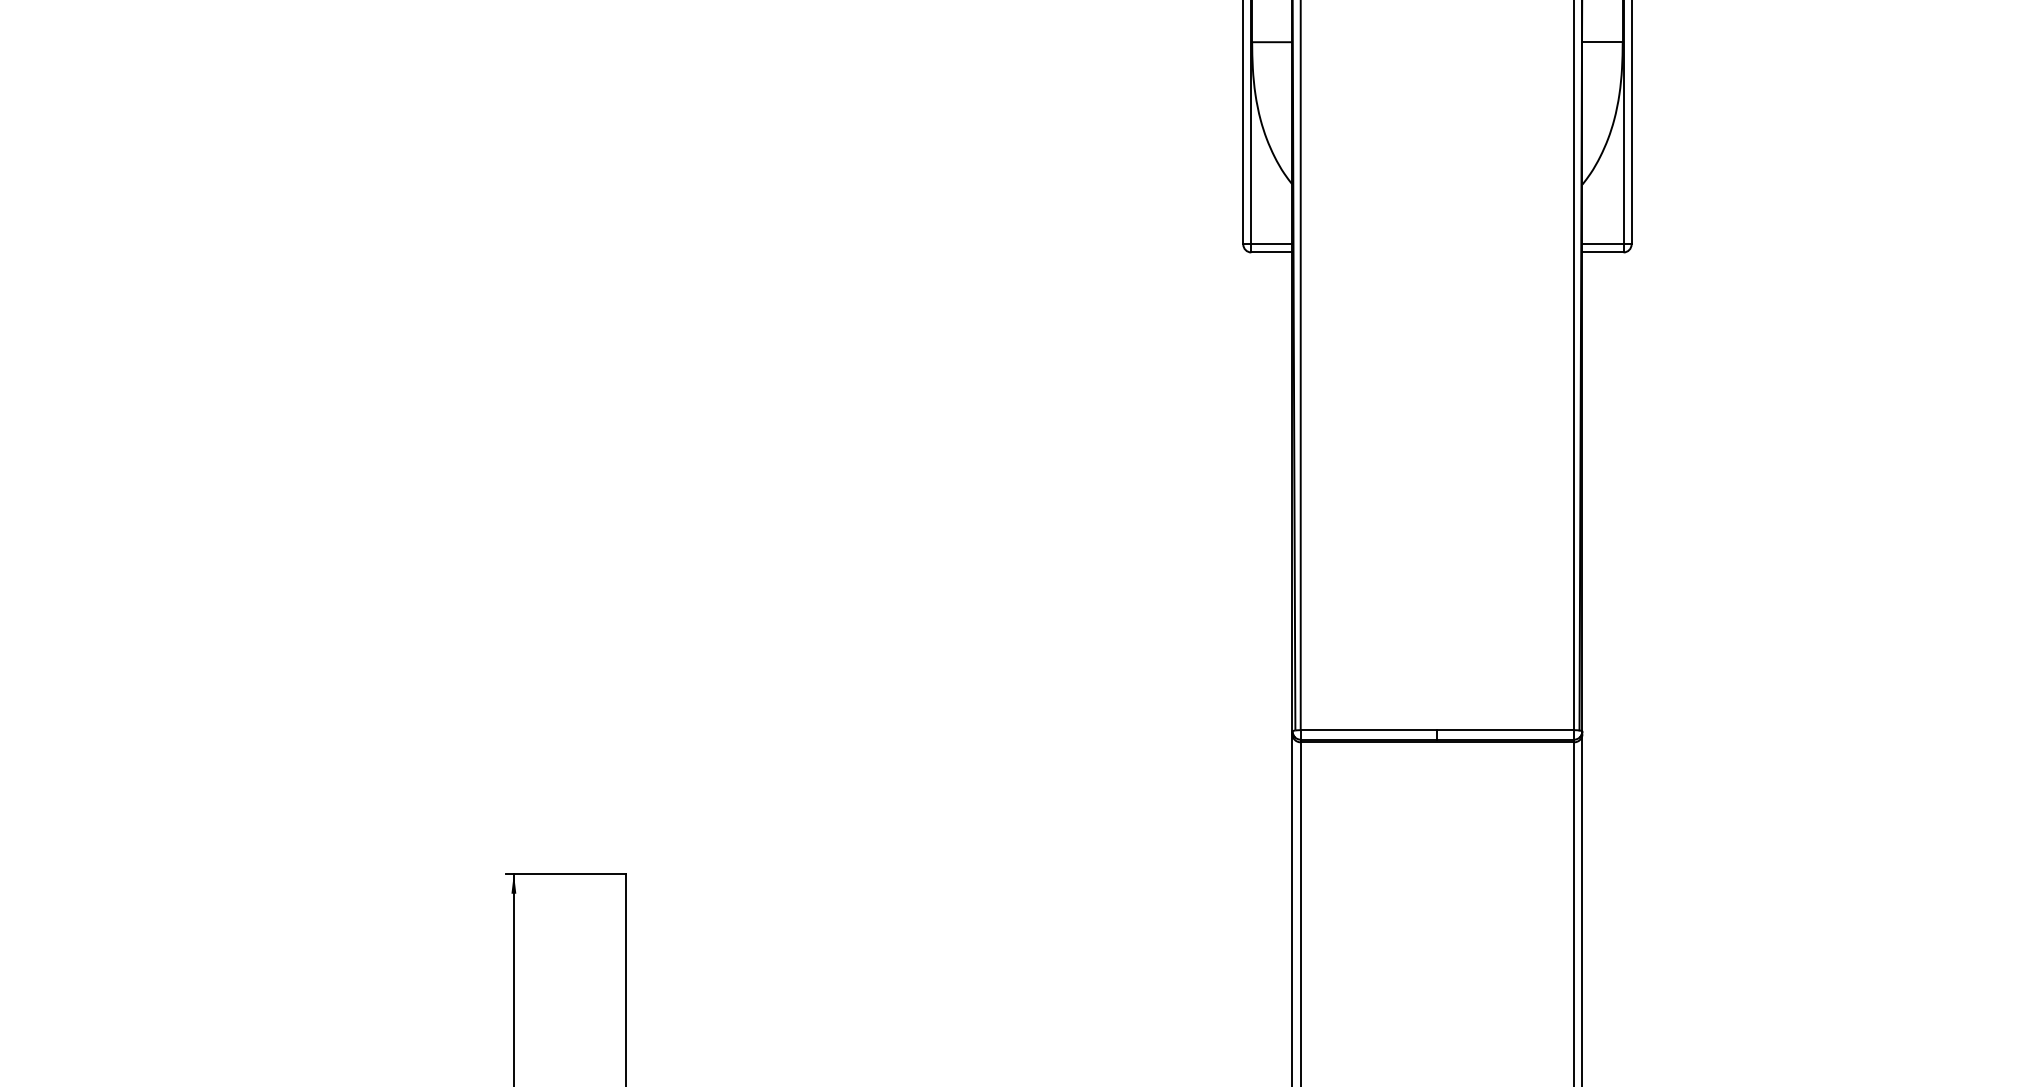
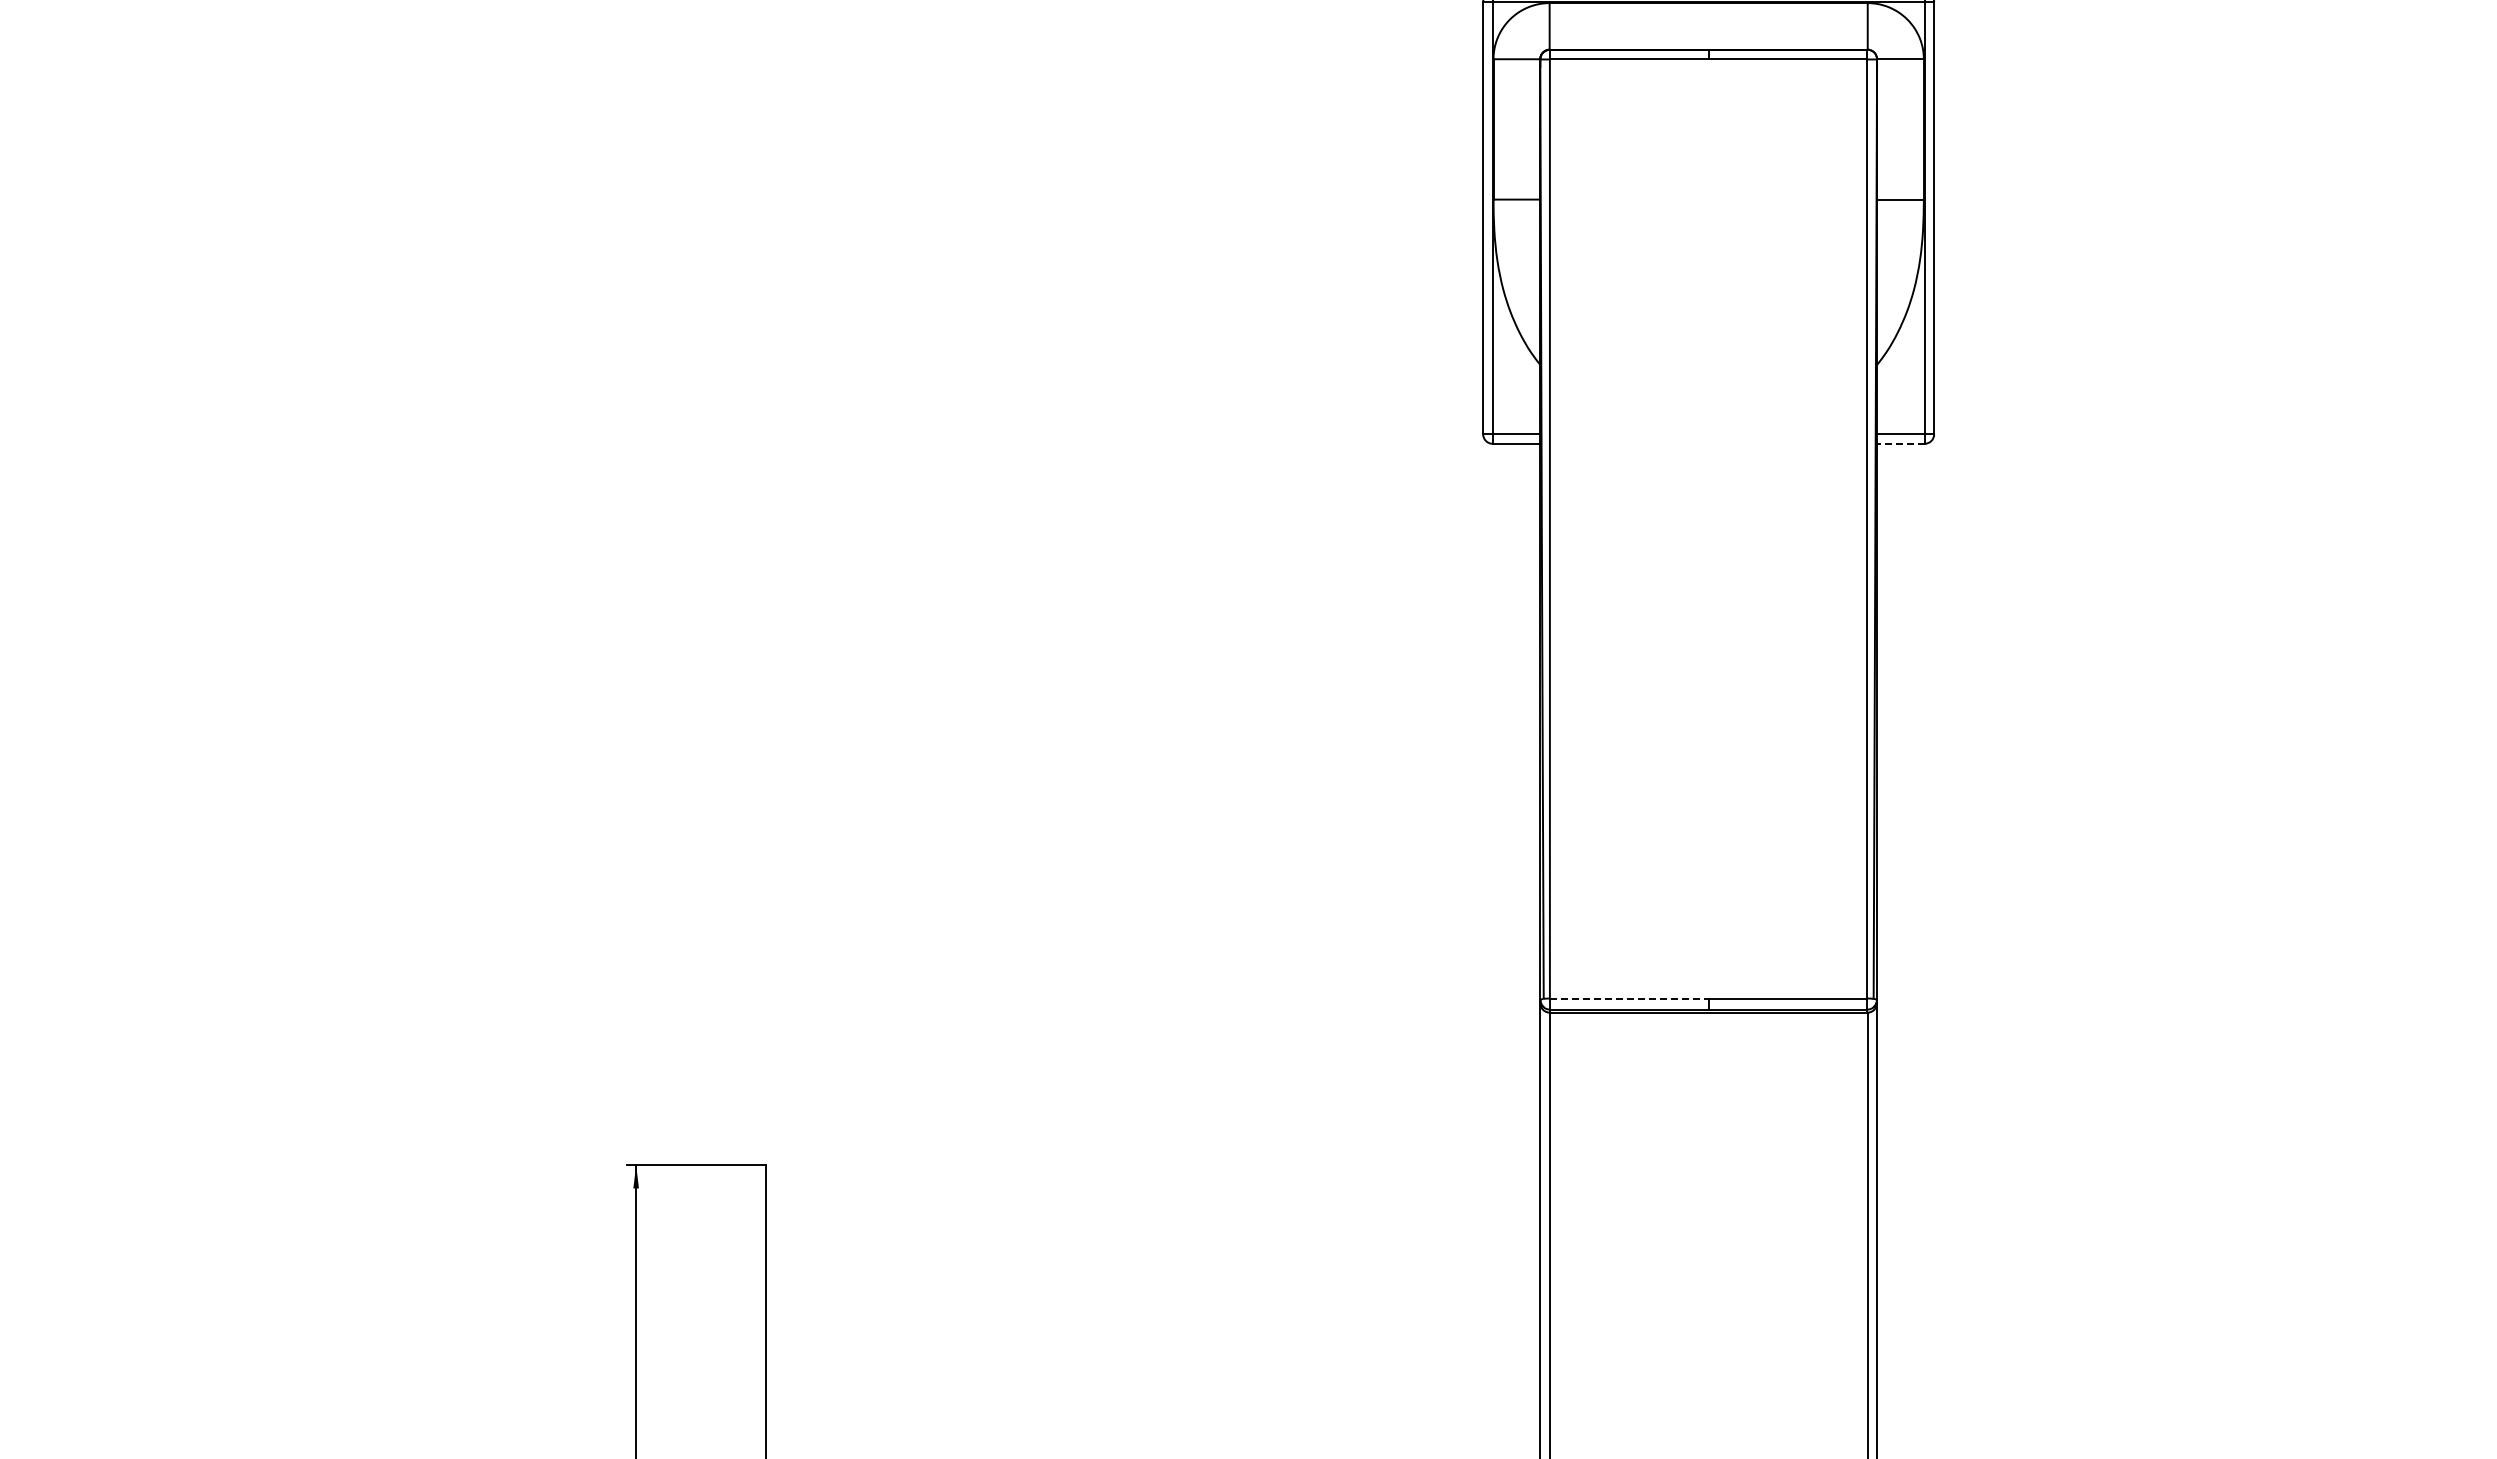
line: (1602, 252) -> (1900, 443), solid -> dashed
line: (1369, 730) -> (1629, 998), solid -> dashed

